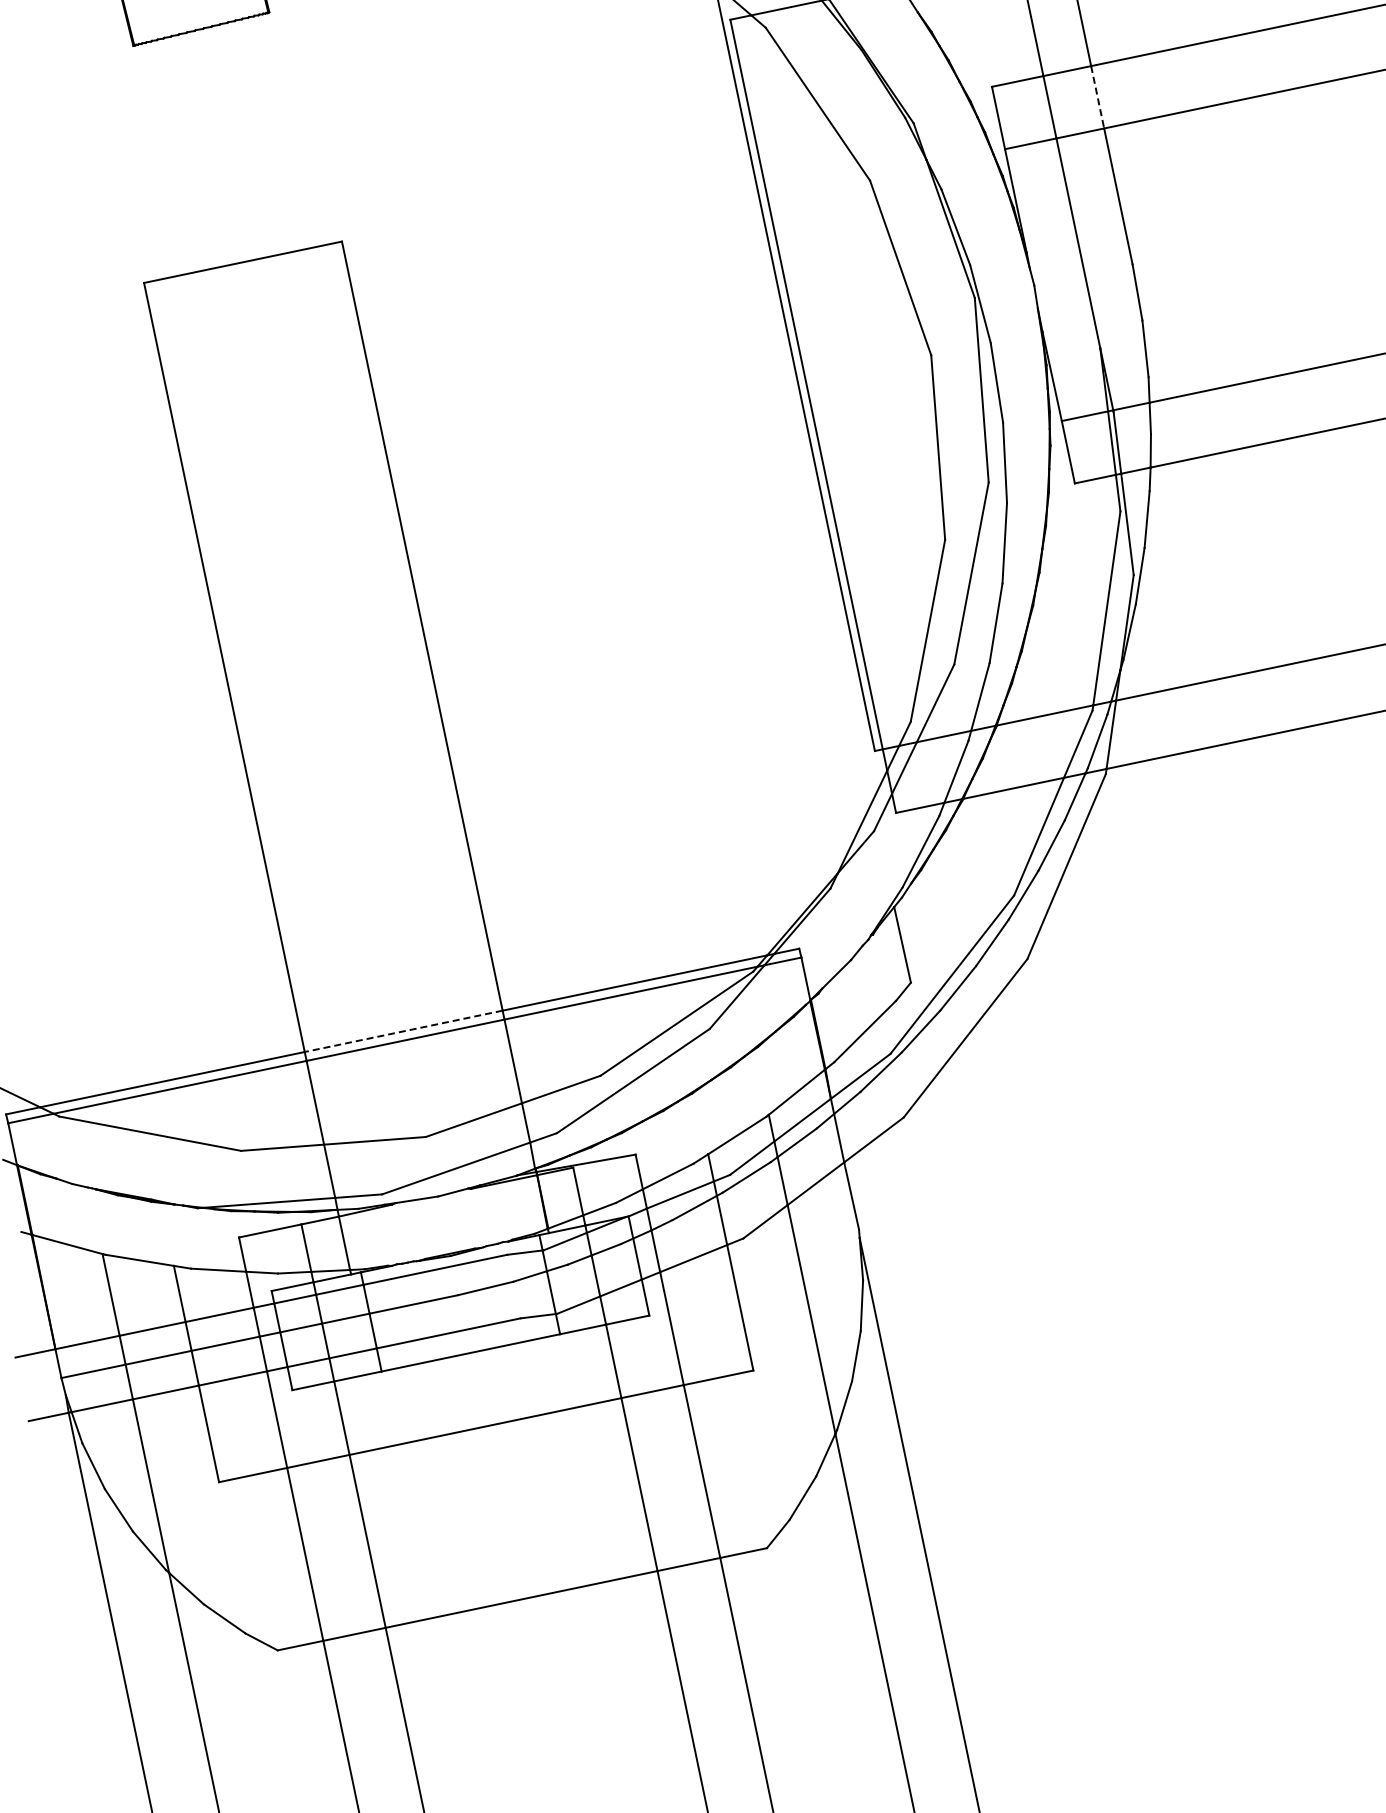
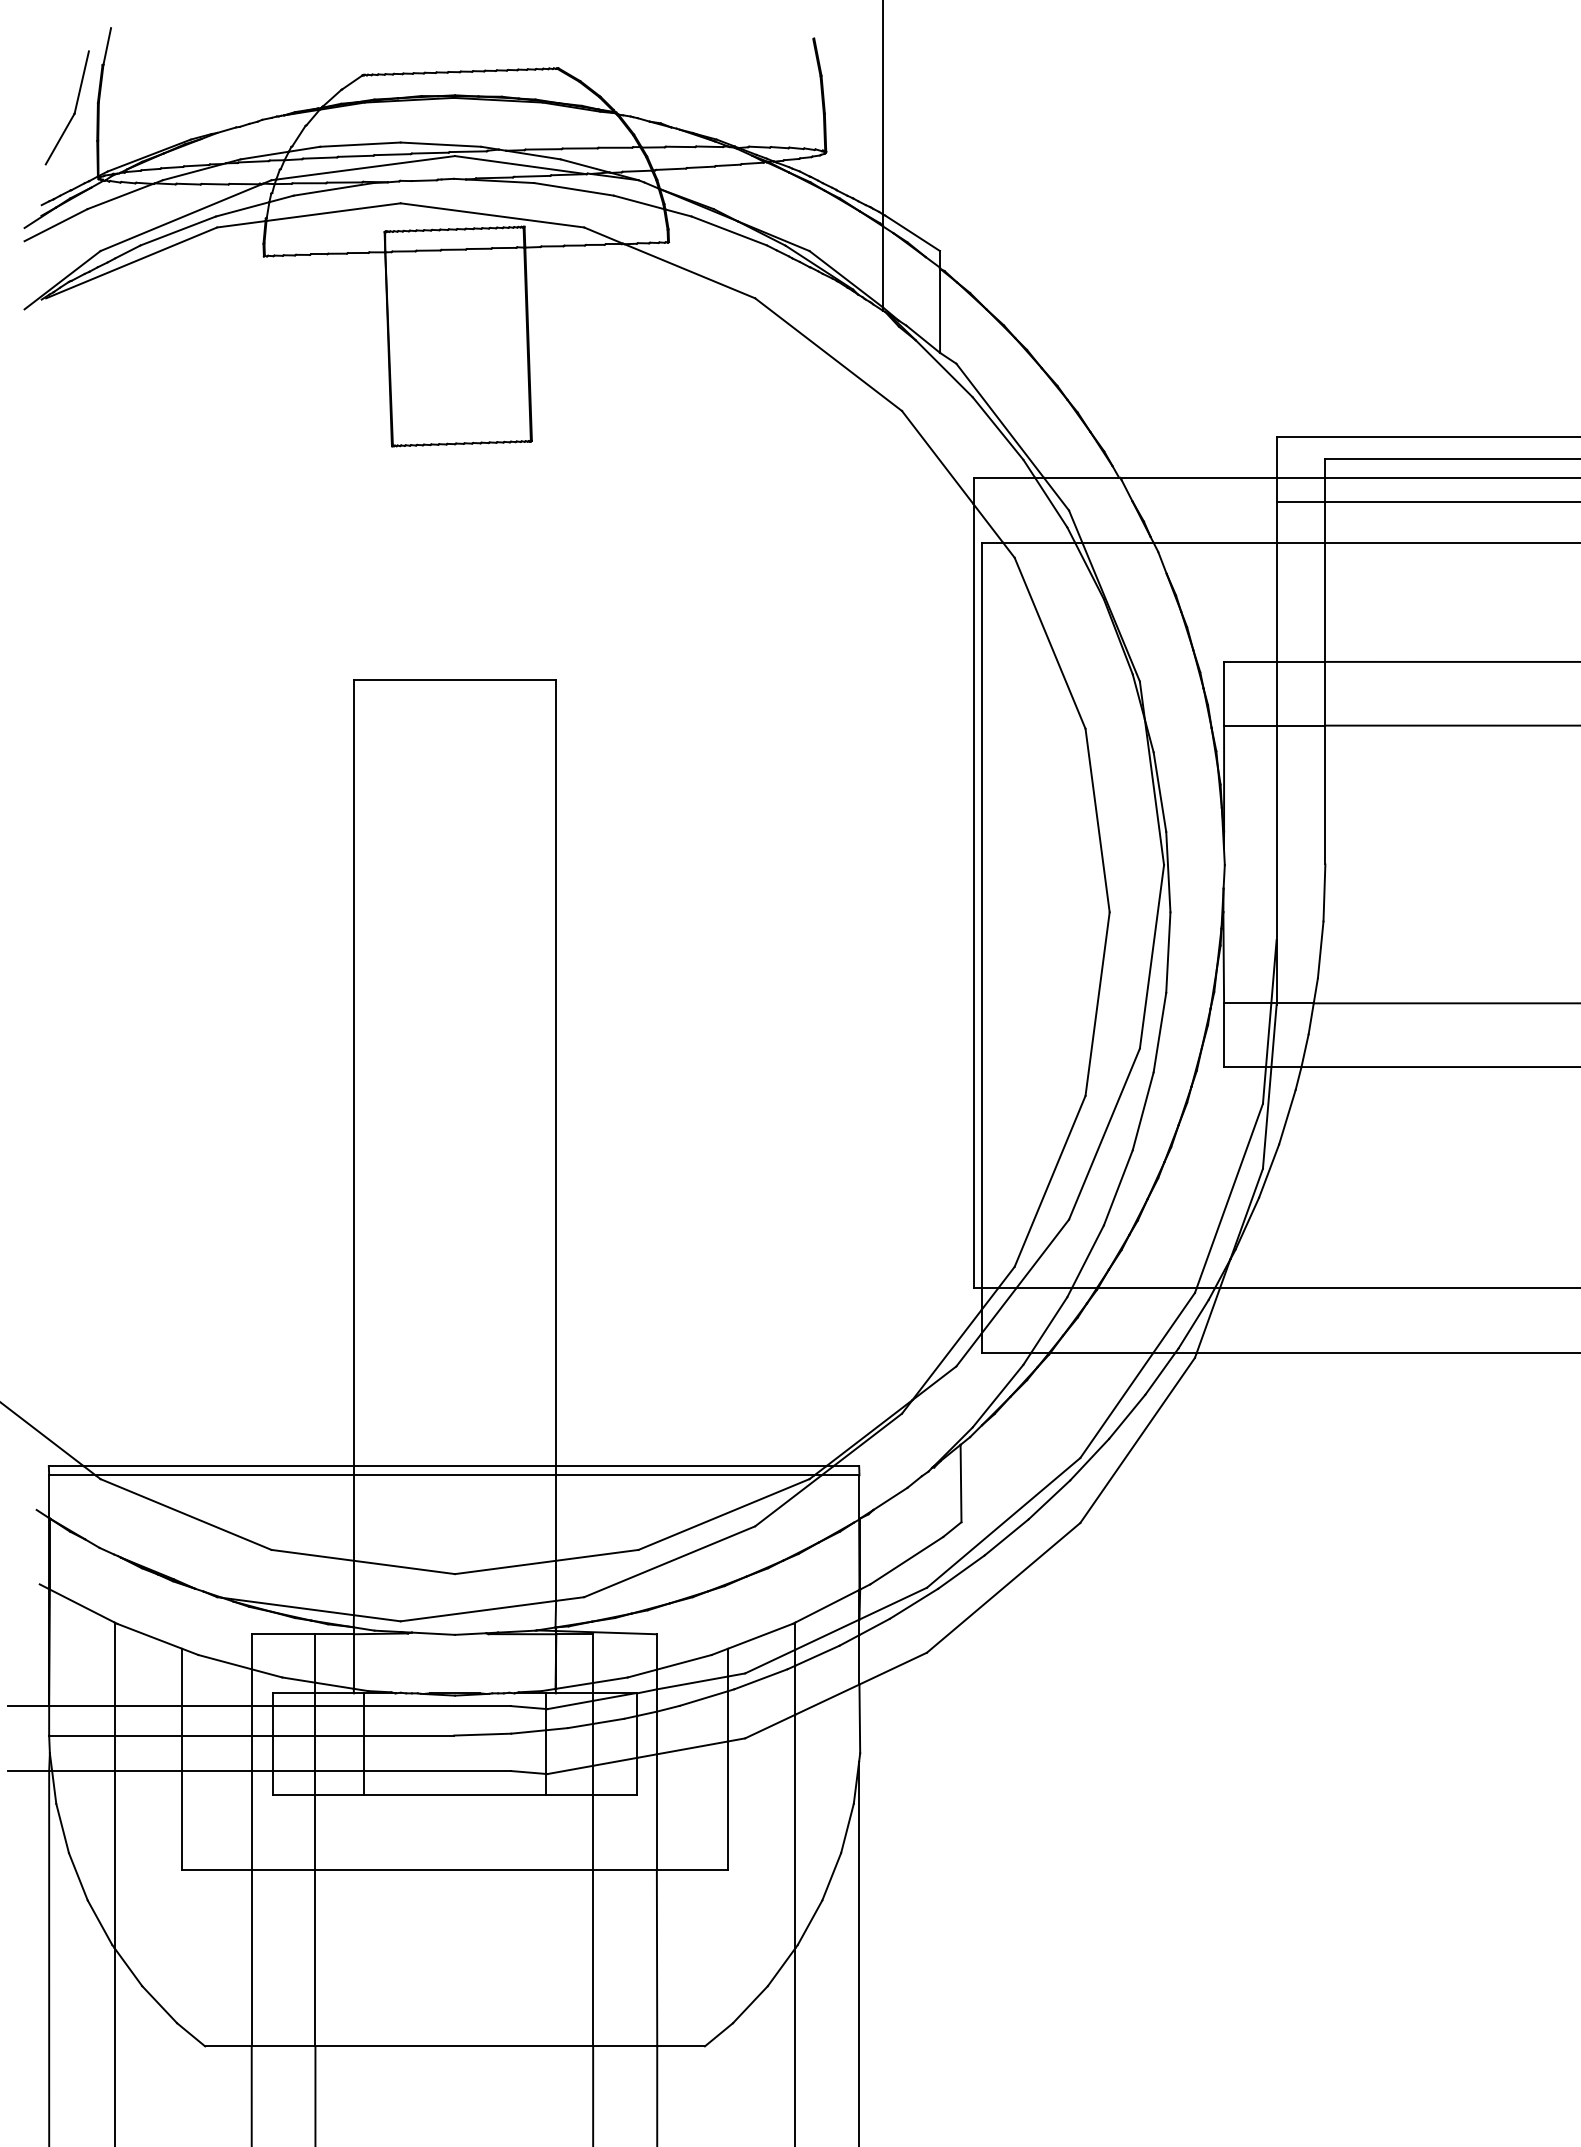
line: (1097, 97) -> (1325, 693), dashed -> solid
line: (403, 1031) -> (454, 1466), dashed -> solid

